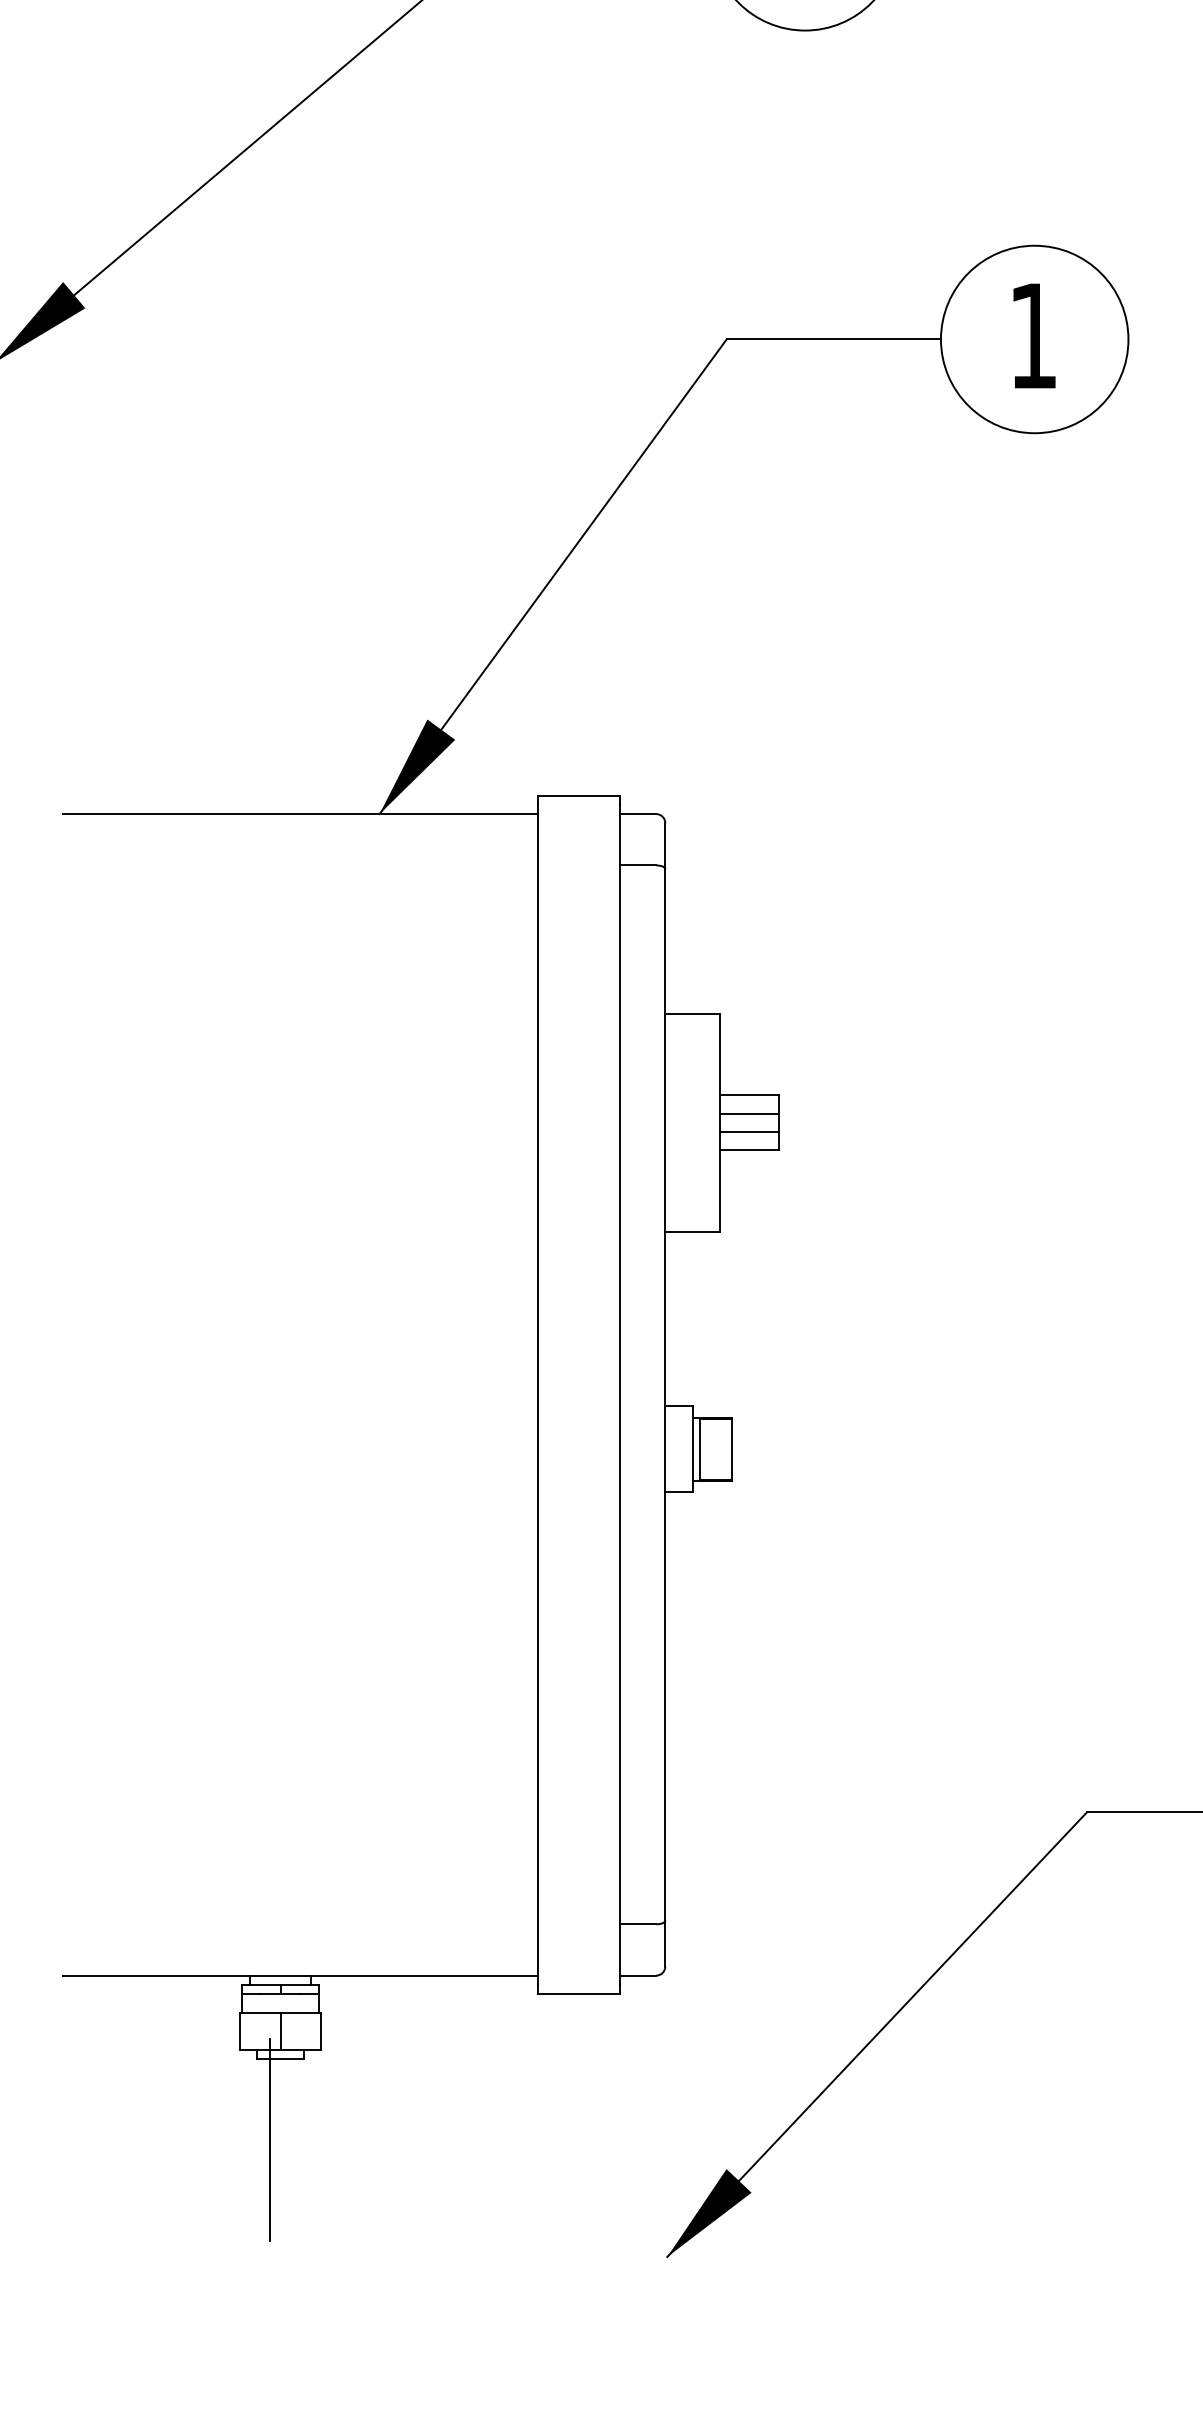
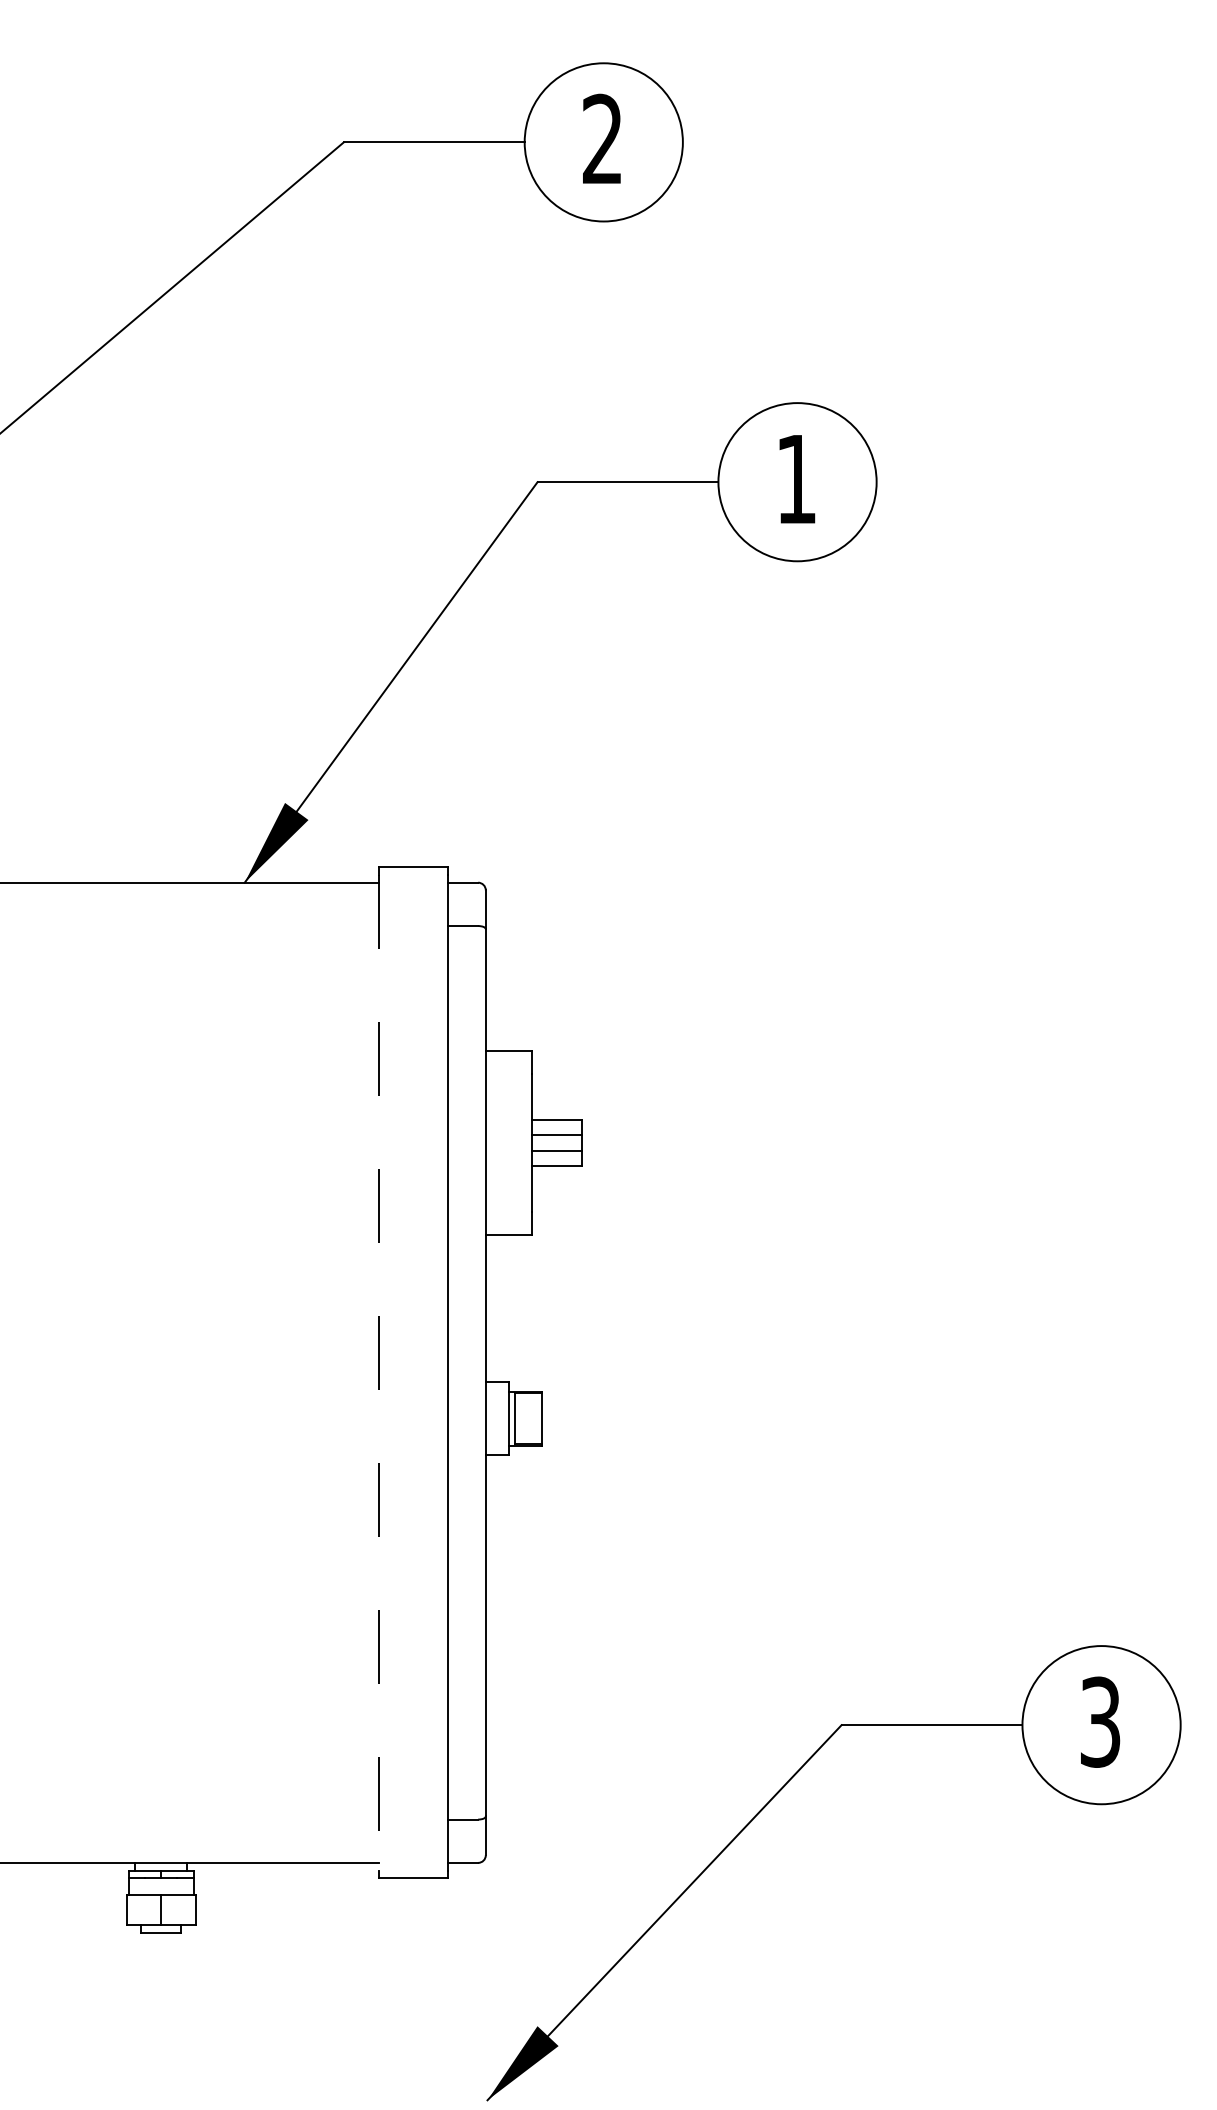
line: (538, 1394) -> (378, 1372), solid -> dashed
line: (270, 2139) -> (152, 2001), removed

